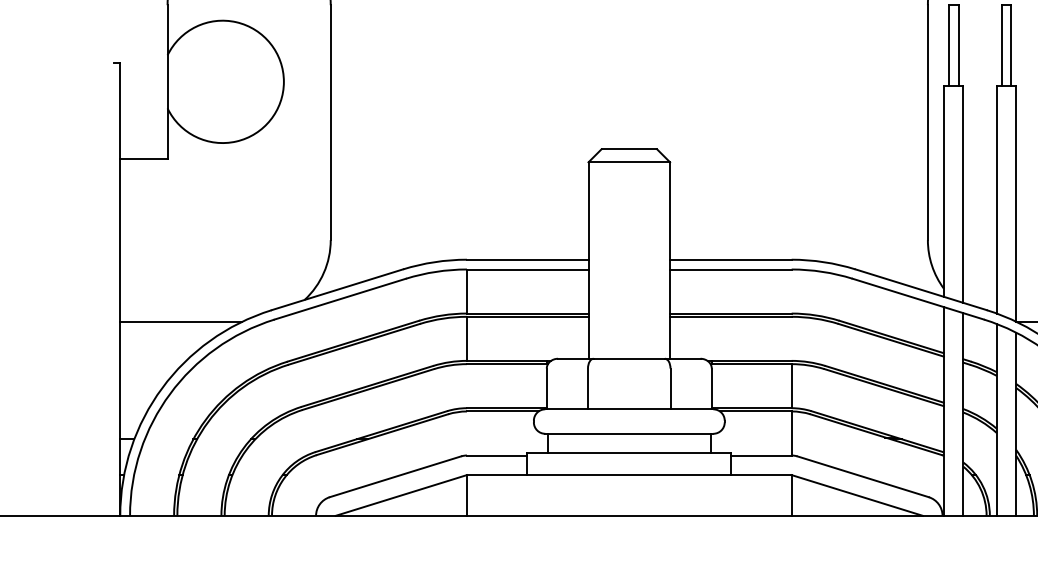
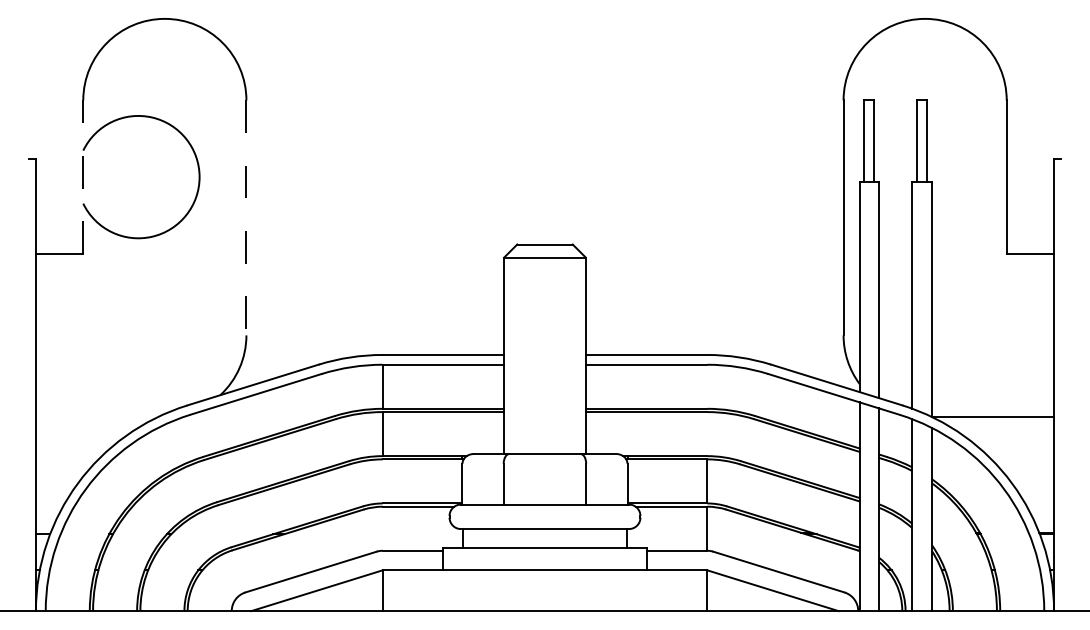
line: (167, 82) -> (83, 177), solid -> dashed
line: (330, 123) -> (246, 218), solid -> dashed
line: (180, 321) -> (96, 416), removed

